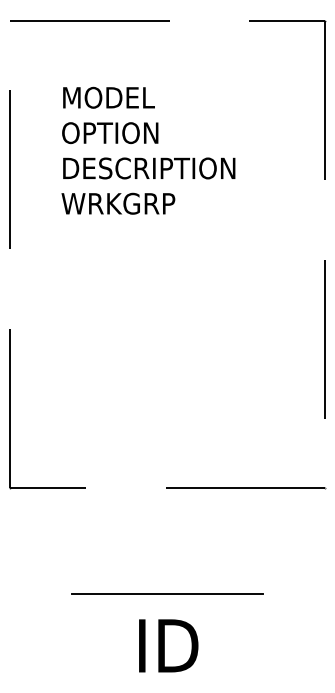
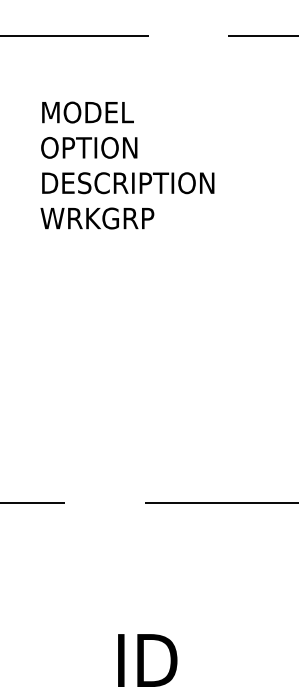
line: (167, 594) -> (146, 609), removed

